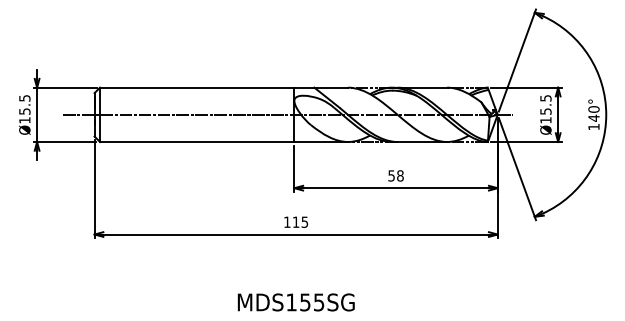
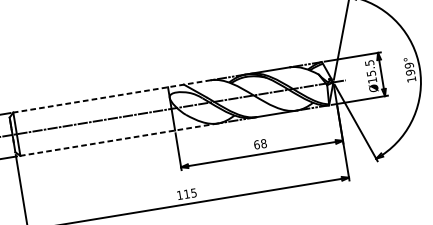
line: (223, 87) -> (111, 96), solid -> dashed
text: (593, 113) -> (409, 68), 140° -> 199°
line: (223, 142) -> (118, 140), solid -> dashed
text: (391, 175) -> (256, 144), 58 -> 68

